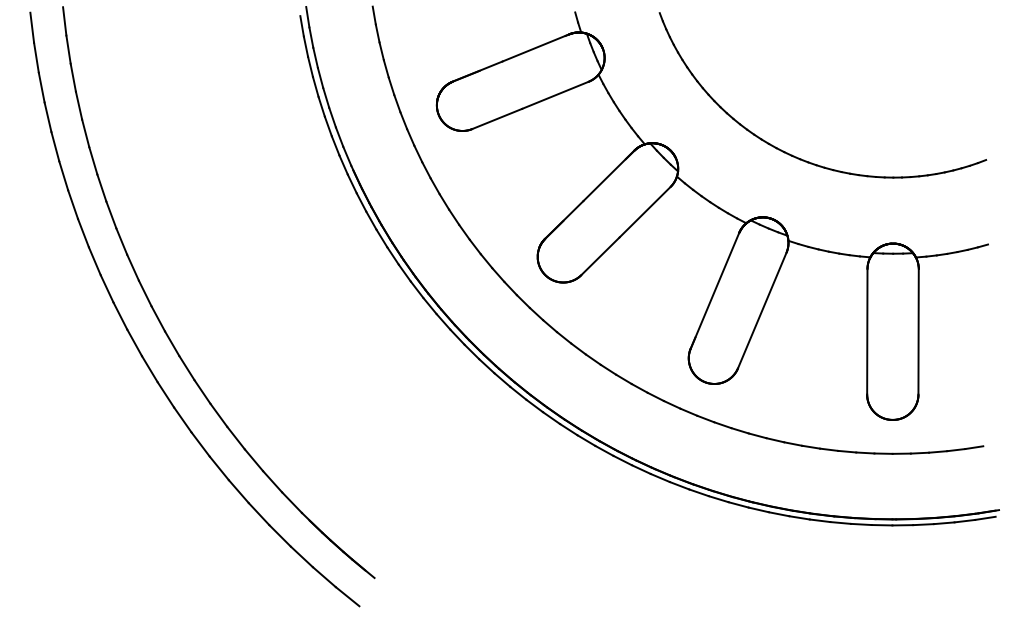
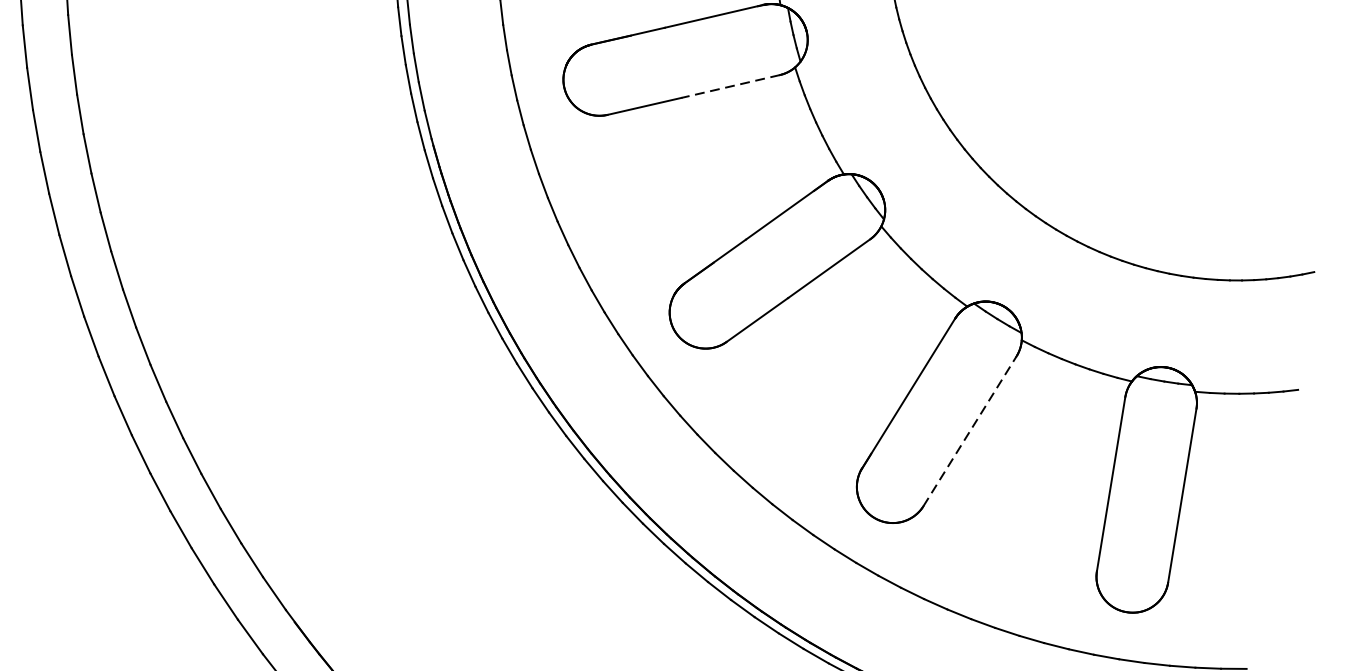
line: (555, 95) -> (730, 86), solid -> dashed
line: (762, 310) -> (970, 431), solid -> dashed

